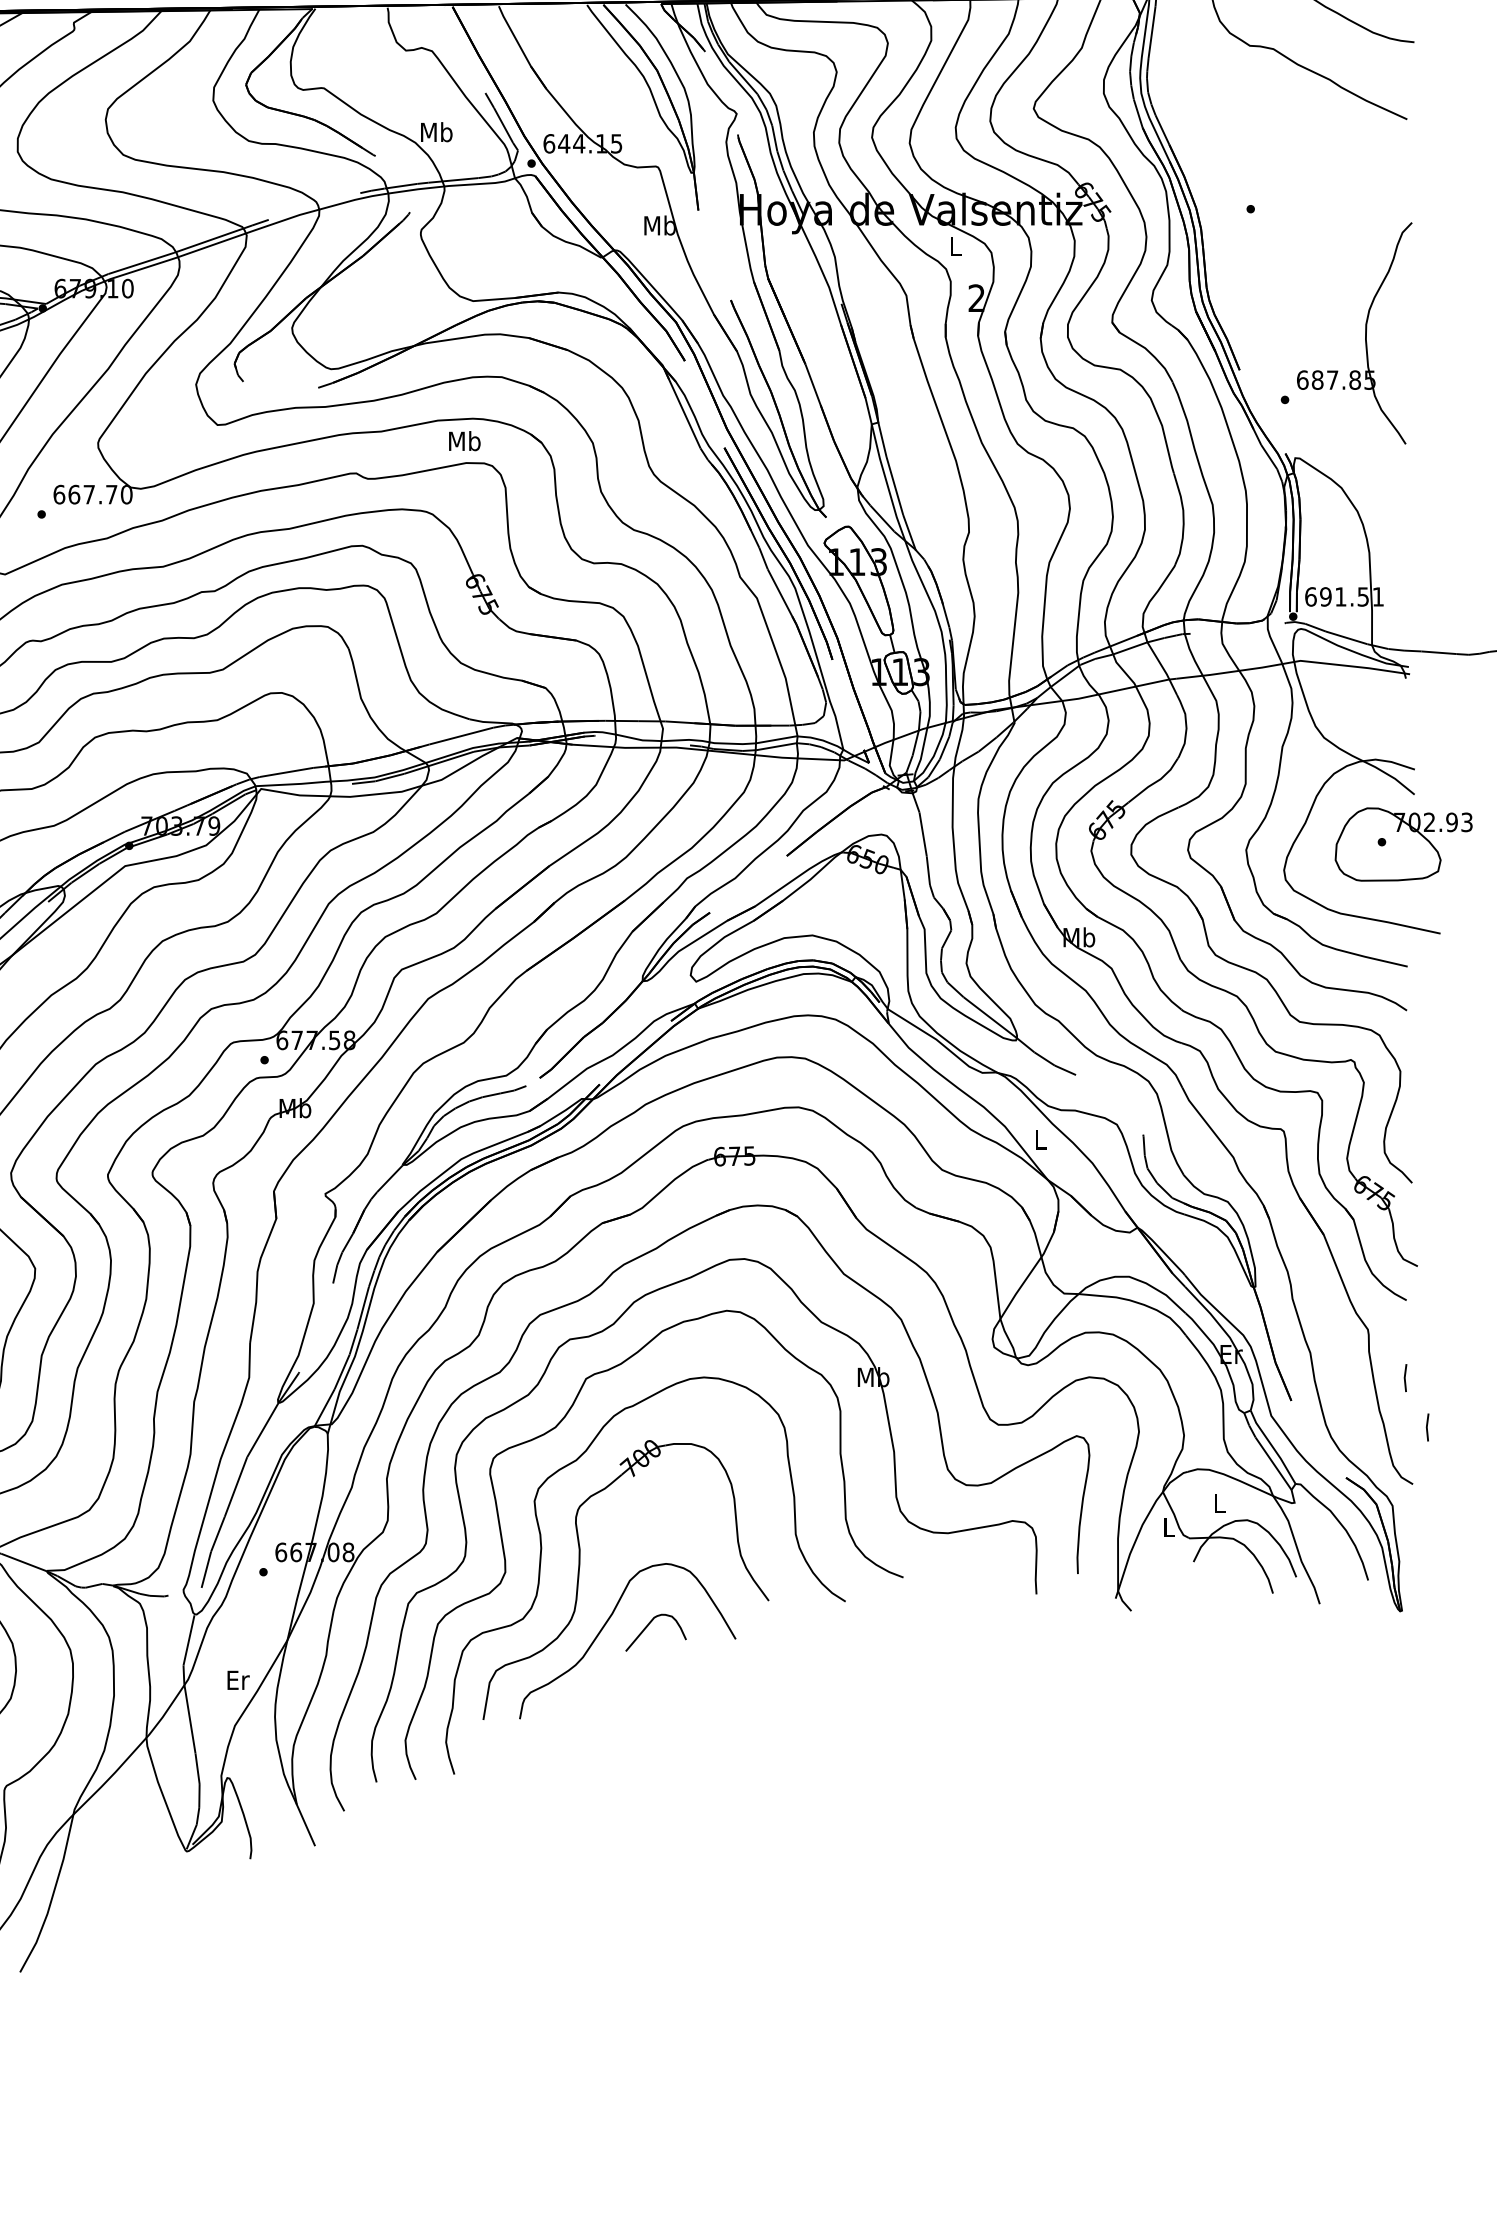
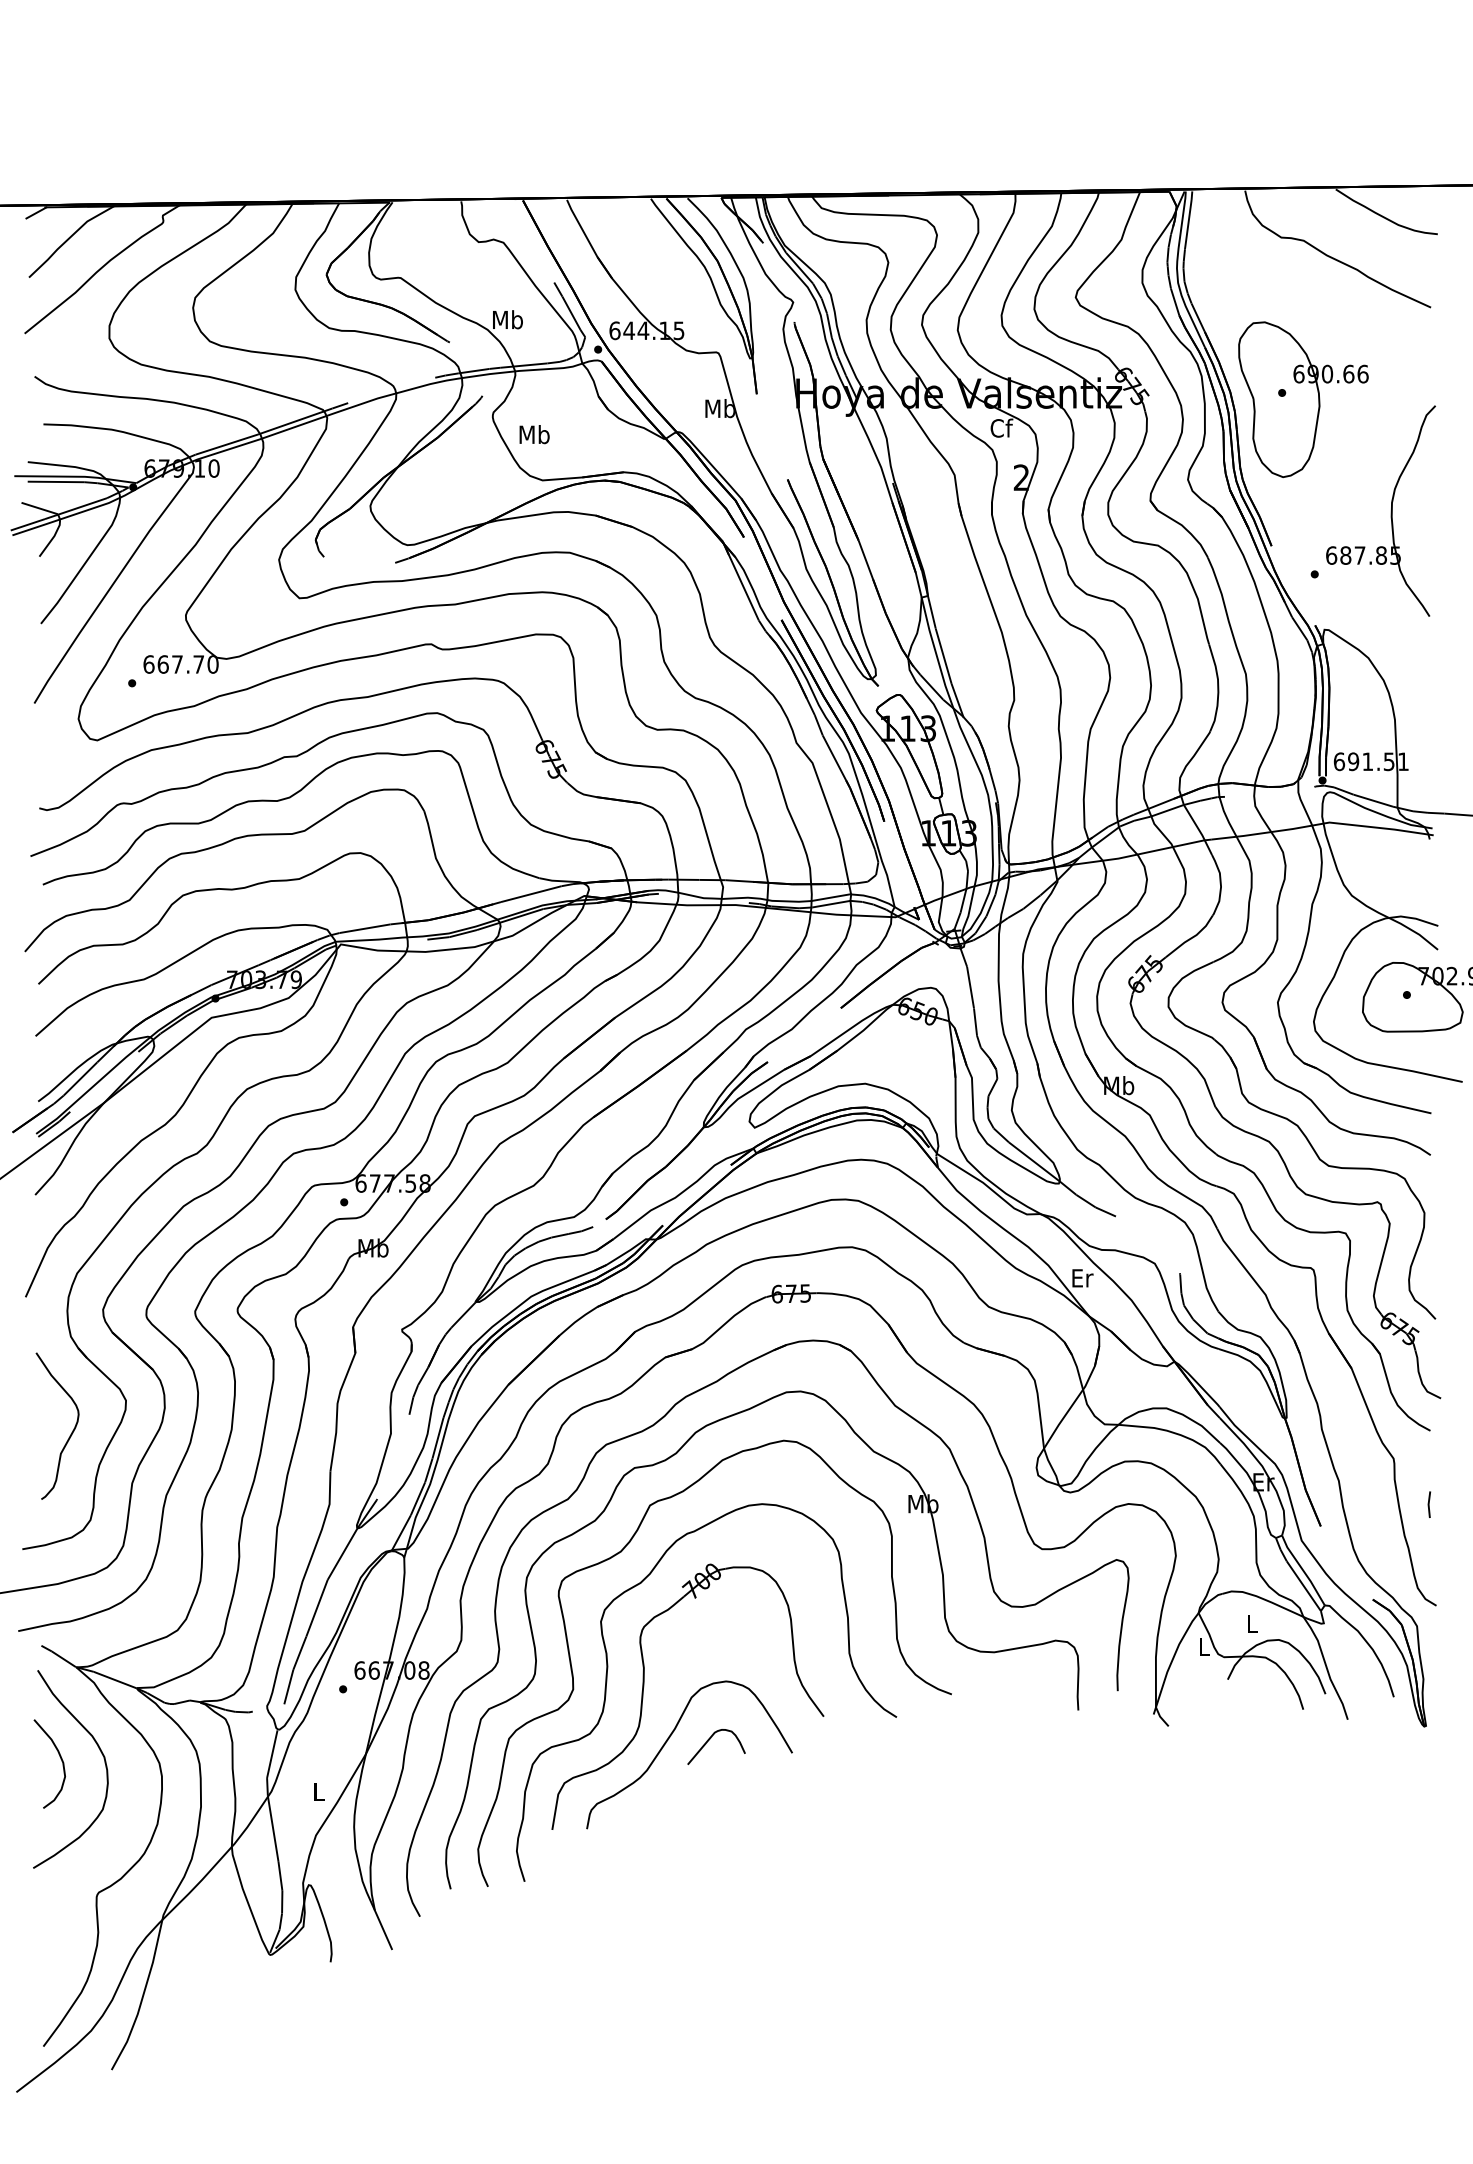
part: (1273, 216) -> (1303, 399), added
text: (955, 245) -> (1001, 427), L -> Cf
text: (464, 441) -> (534, 434), moved
text: (1040, 1140) -> (1082, 1278), L -> Er
line: (1426, 1427) -> (1449, 1551), removed
text: (238, 1680) -> (319, 1792), Er -> L

